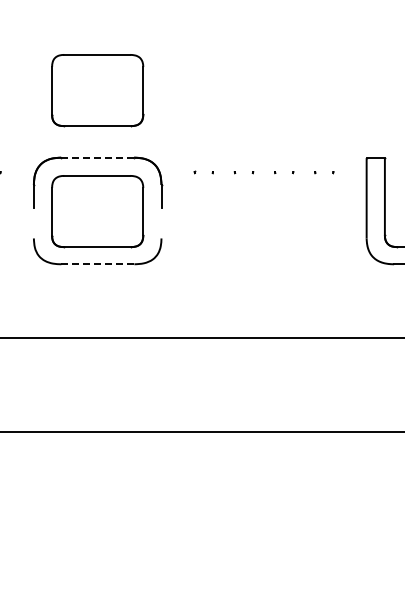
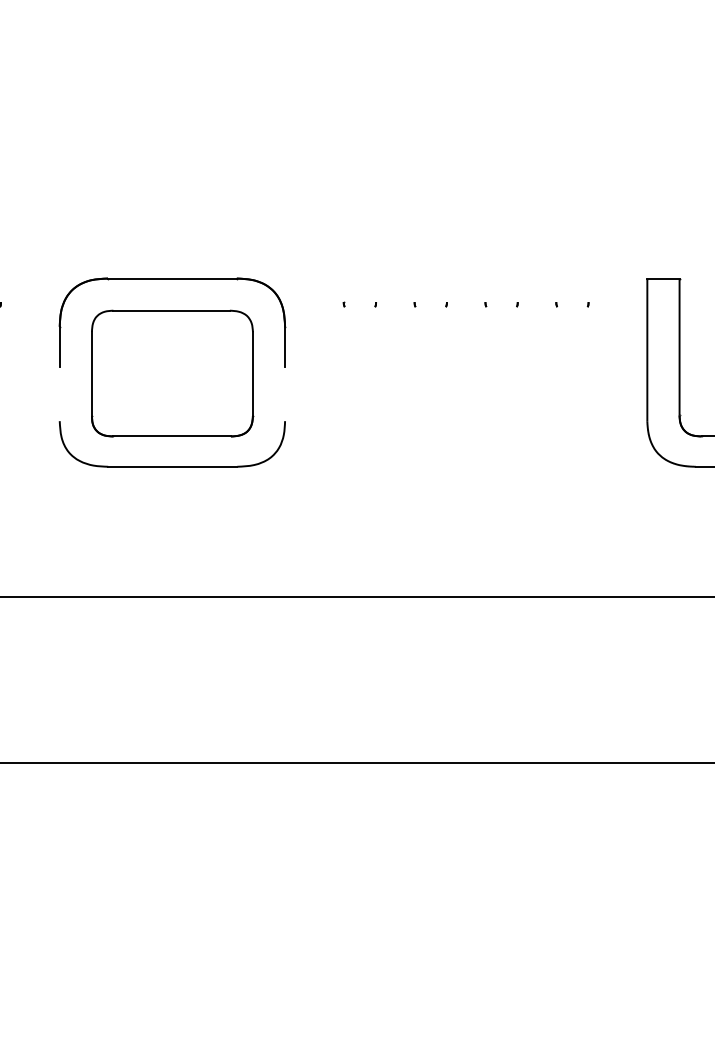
part: (97, 90) -> (172, 159), removed
line: (98, 157) -> (173, 278), dashed -> solid
line: (97, 264) -> (172, 467), dashed -> solid

